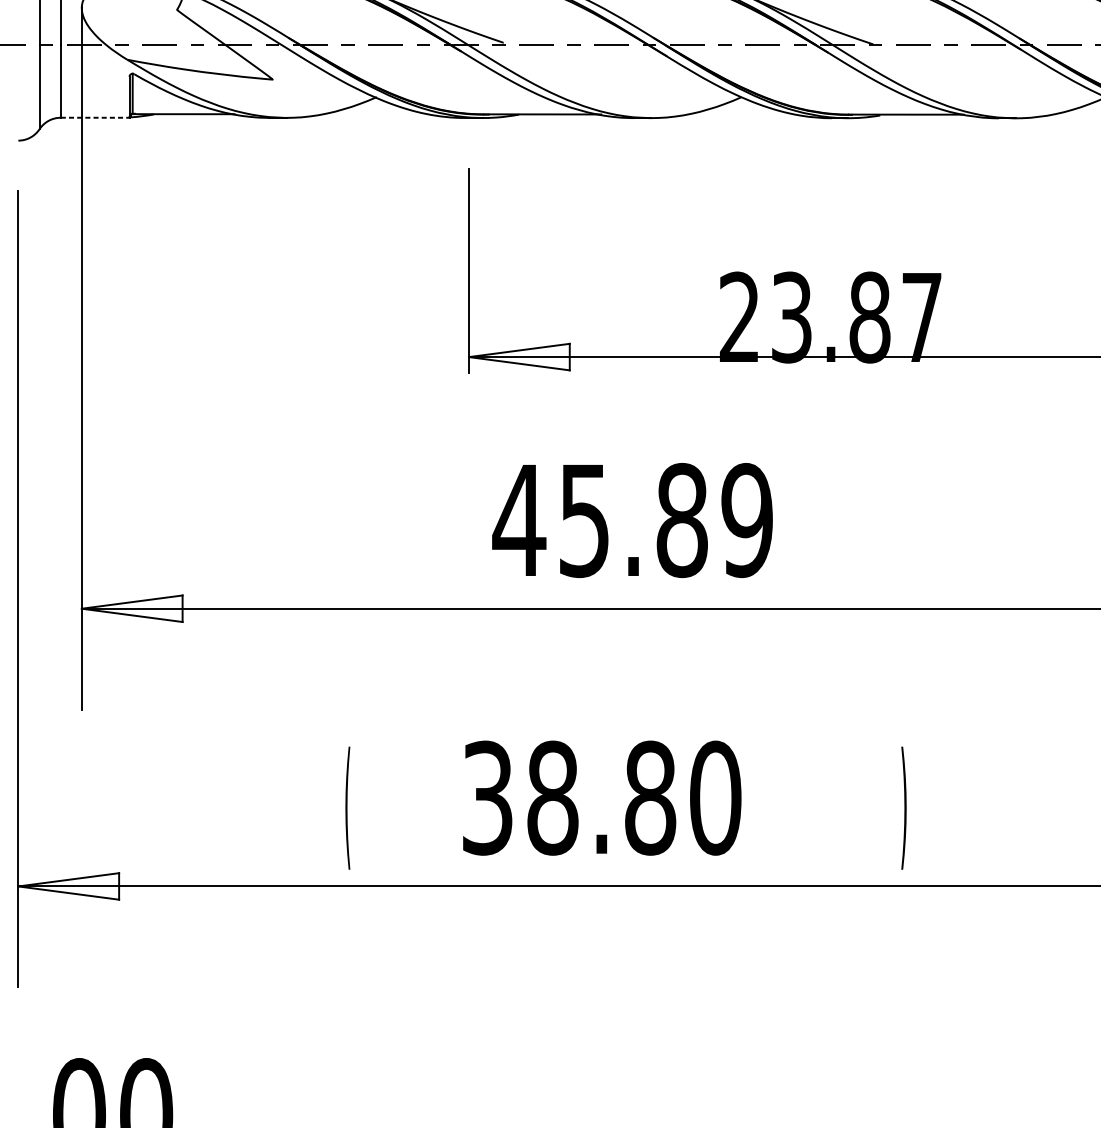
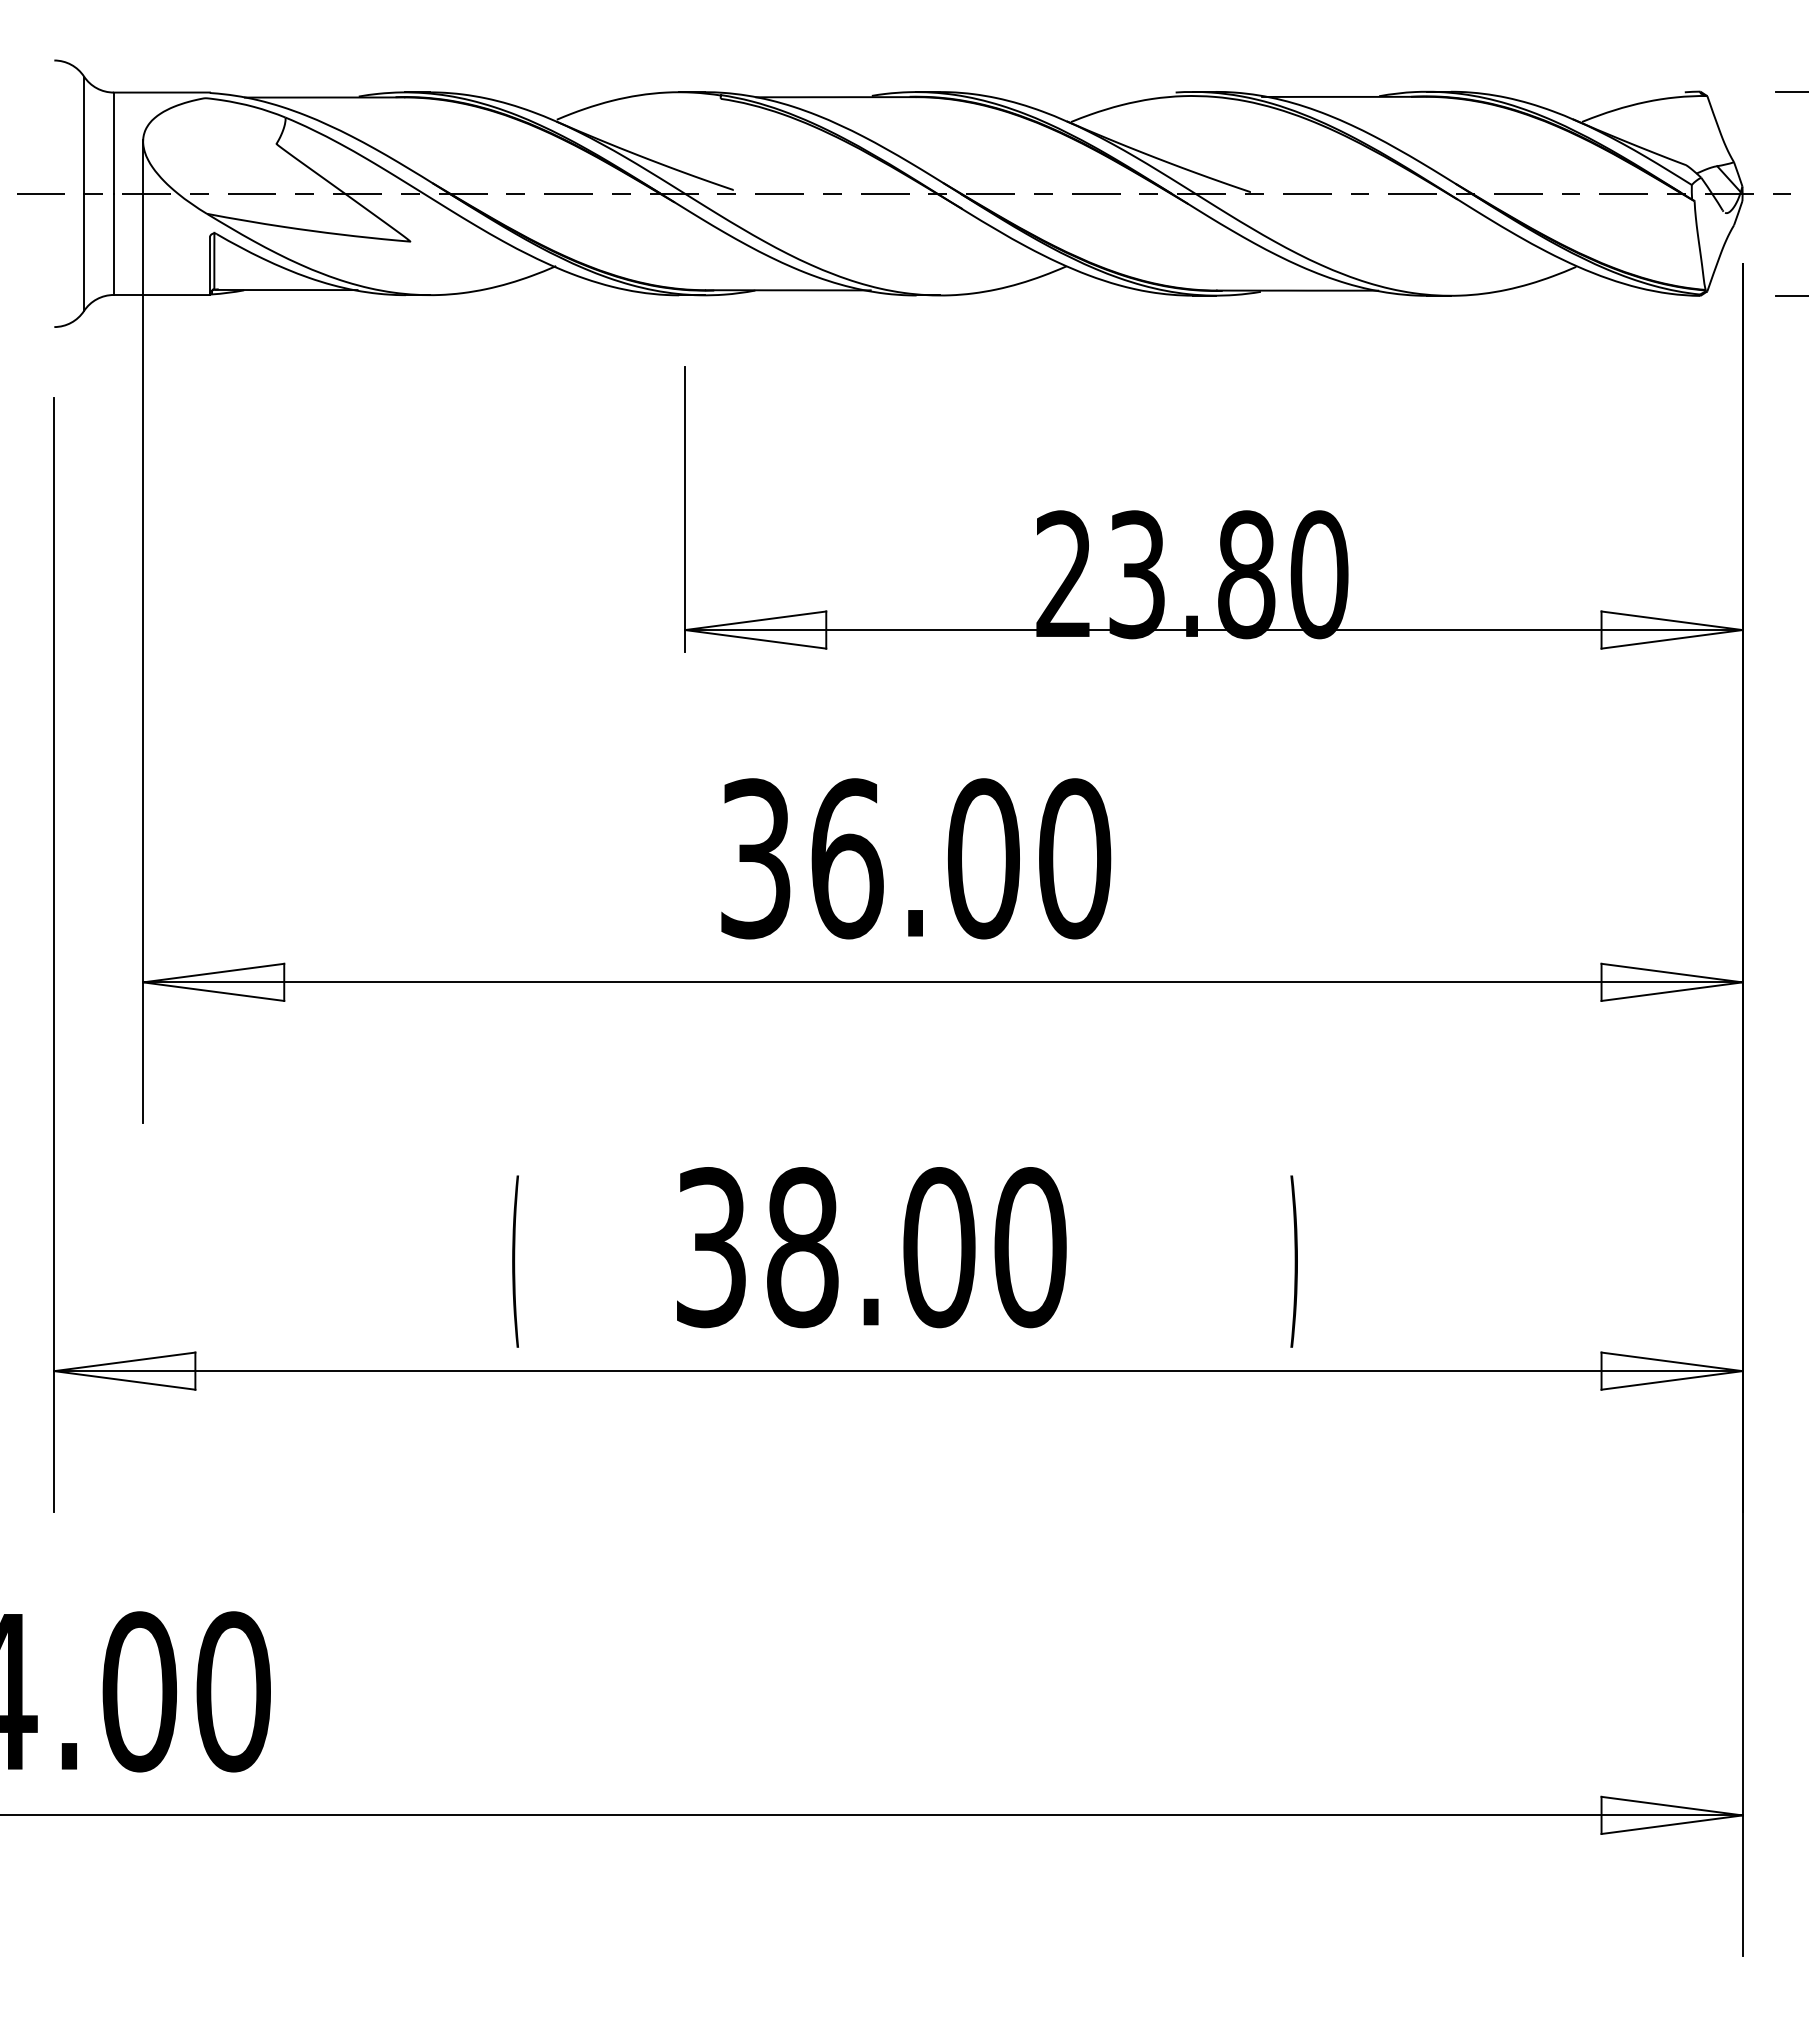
line: (95, 118) -> (162, 295), dashed -> solid
text: (922, 317) -> (1319, 574), 23.87 -> 23.80
text: (632, 520) -> (914, 858), 45.89 -> 36.00
text: (650, 798) -> (939, 1247), 38.80 -> 38.00

